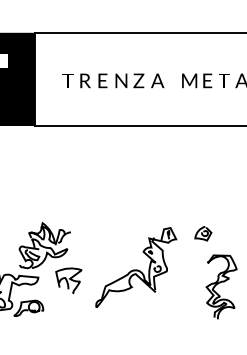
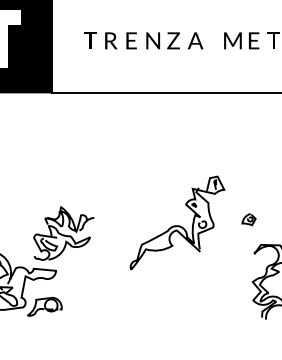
part: (203, 233) -> (249, 219), size x0.7
part: (136, 267) -> (177, 222), moved
part: (68, 280) -> (91, 274), removed

